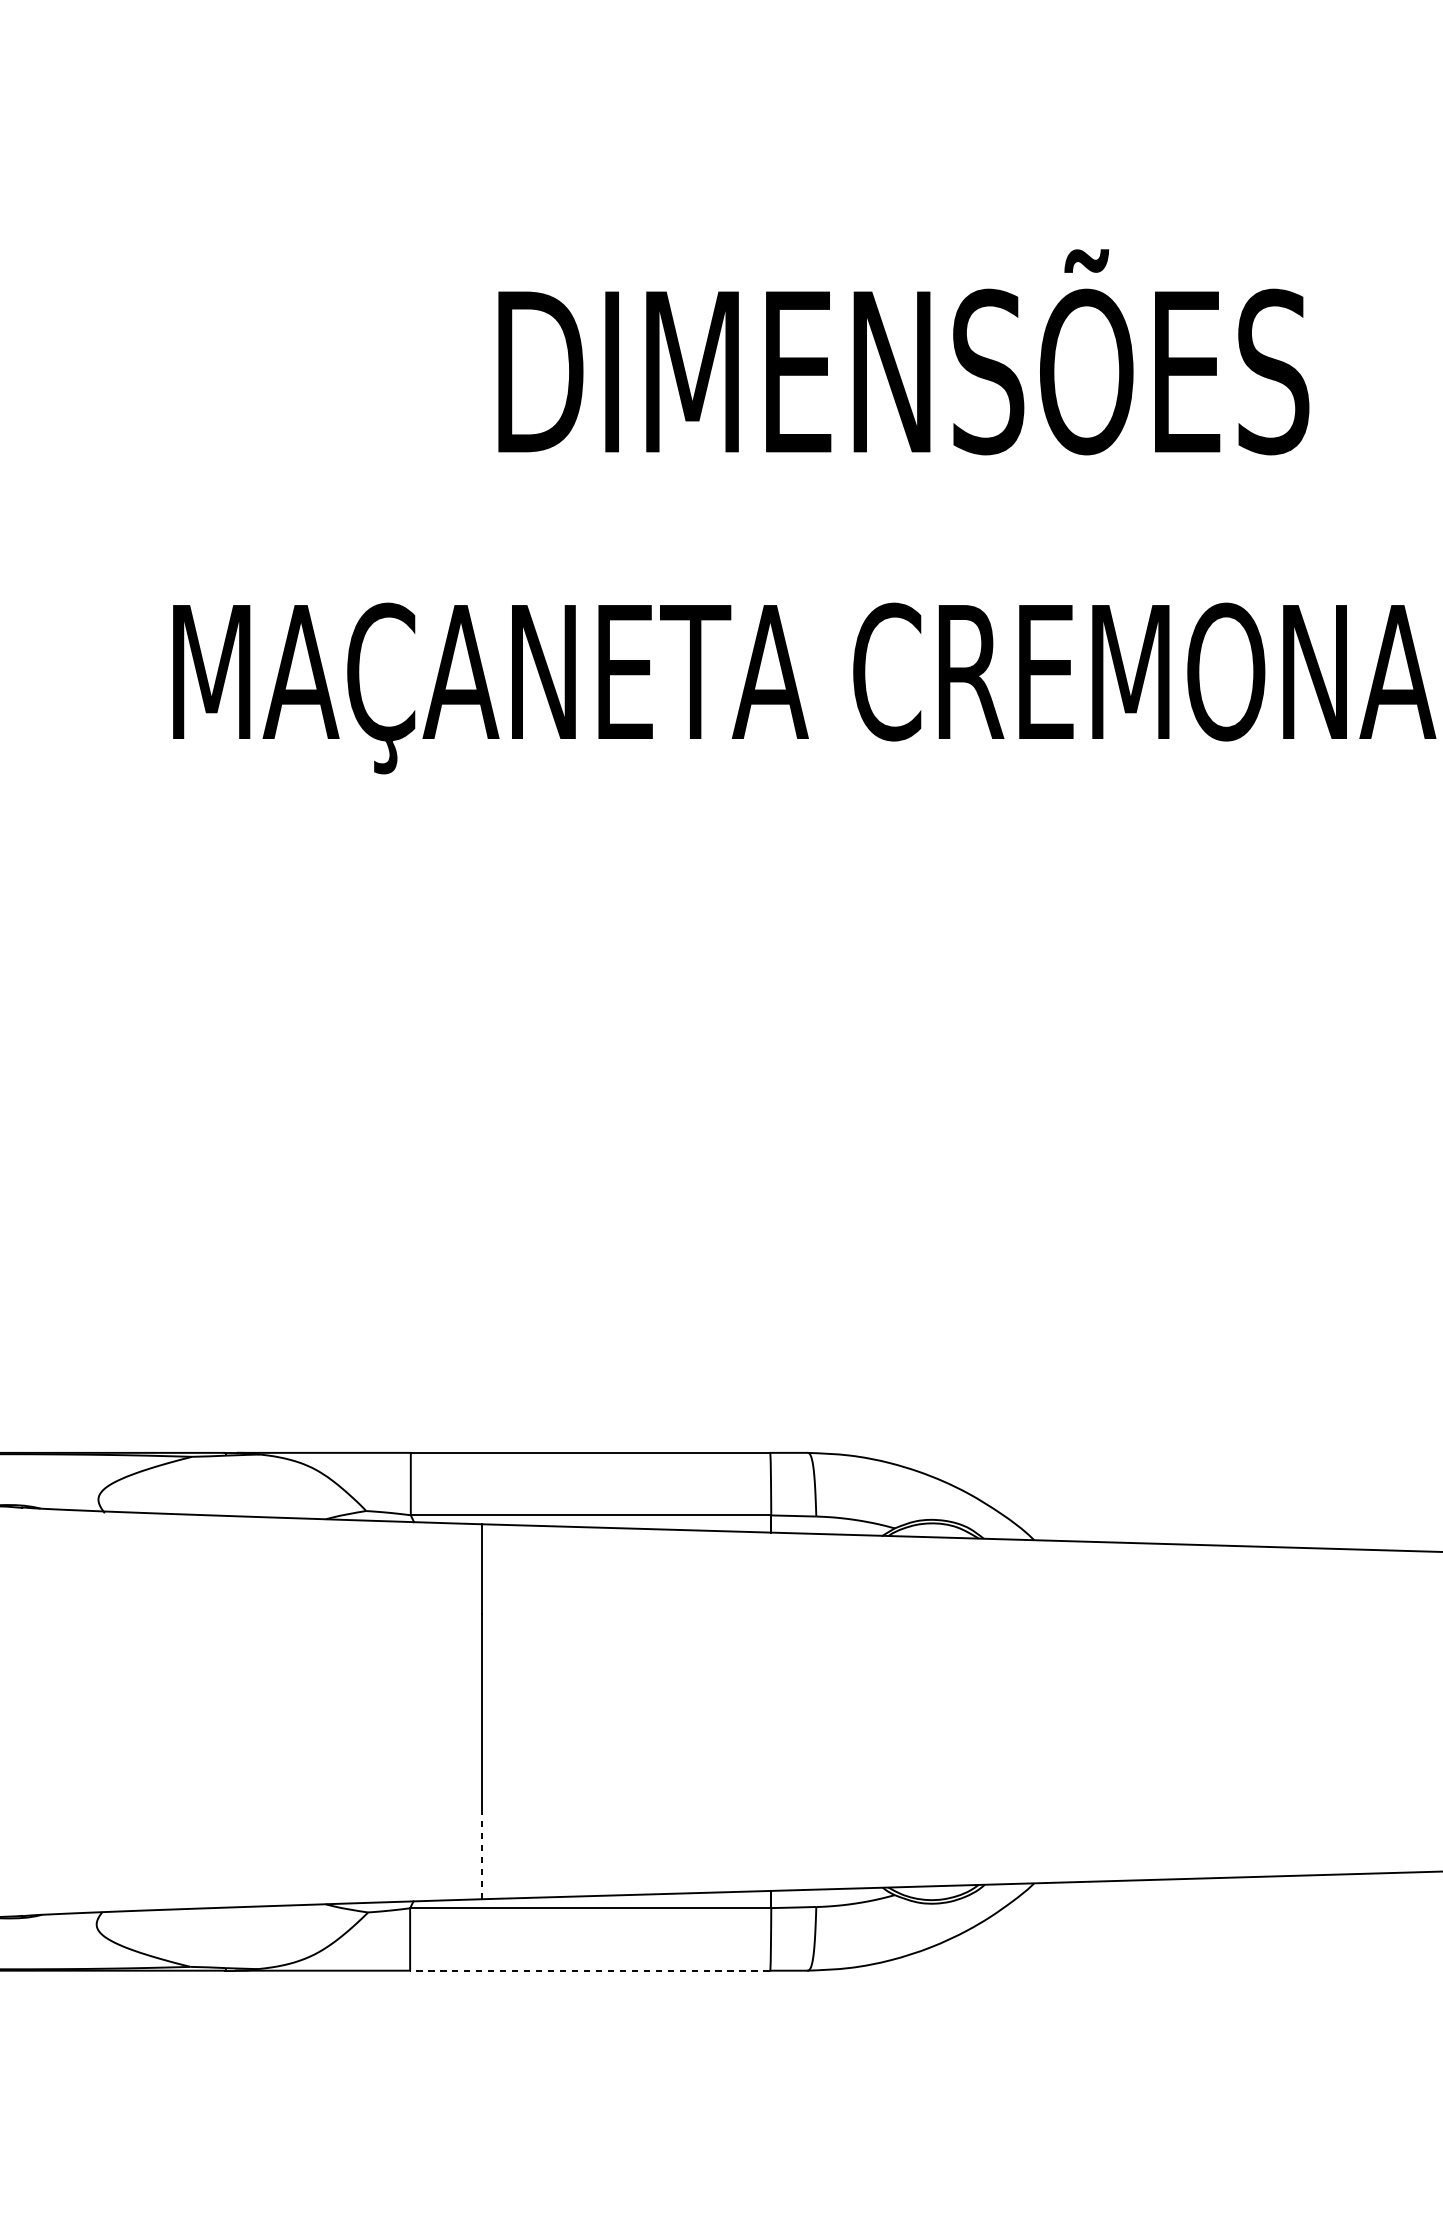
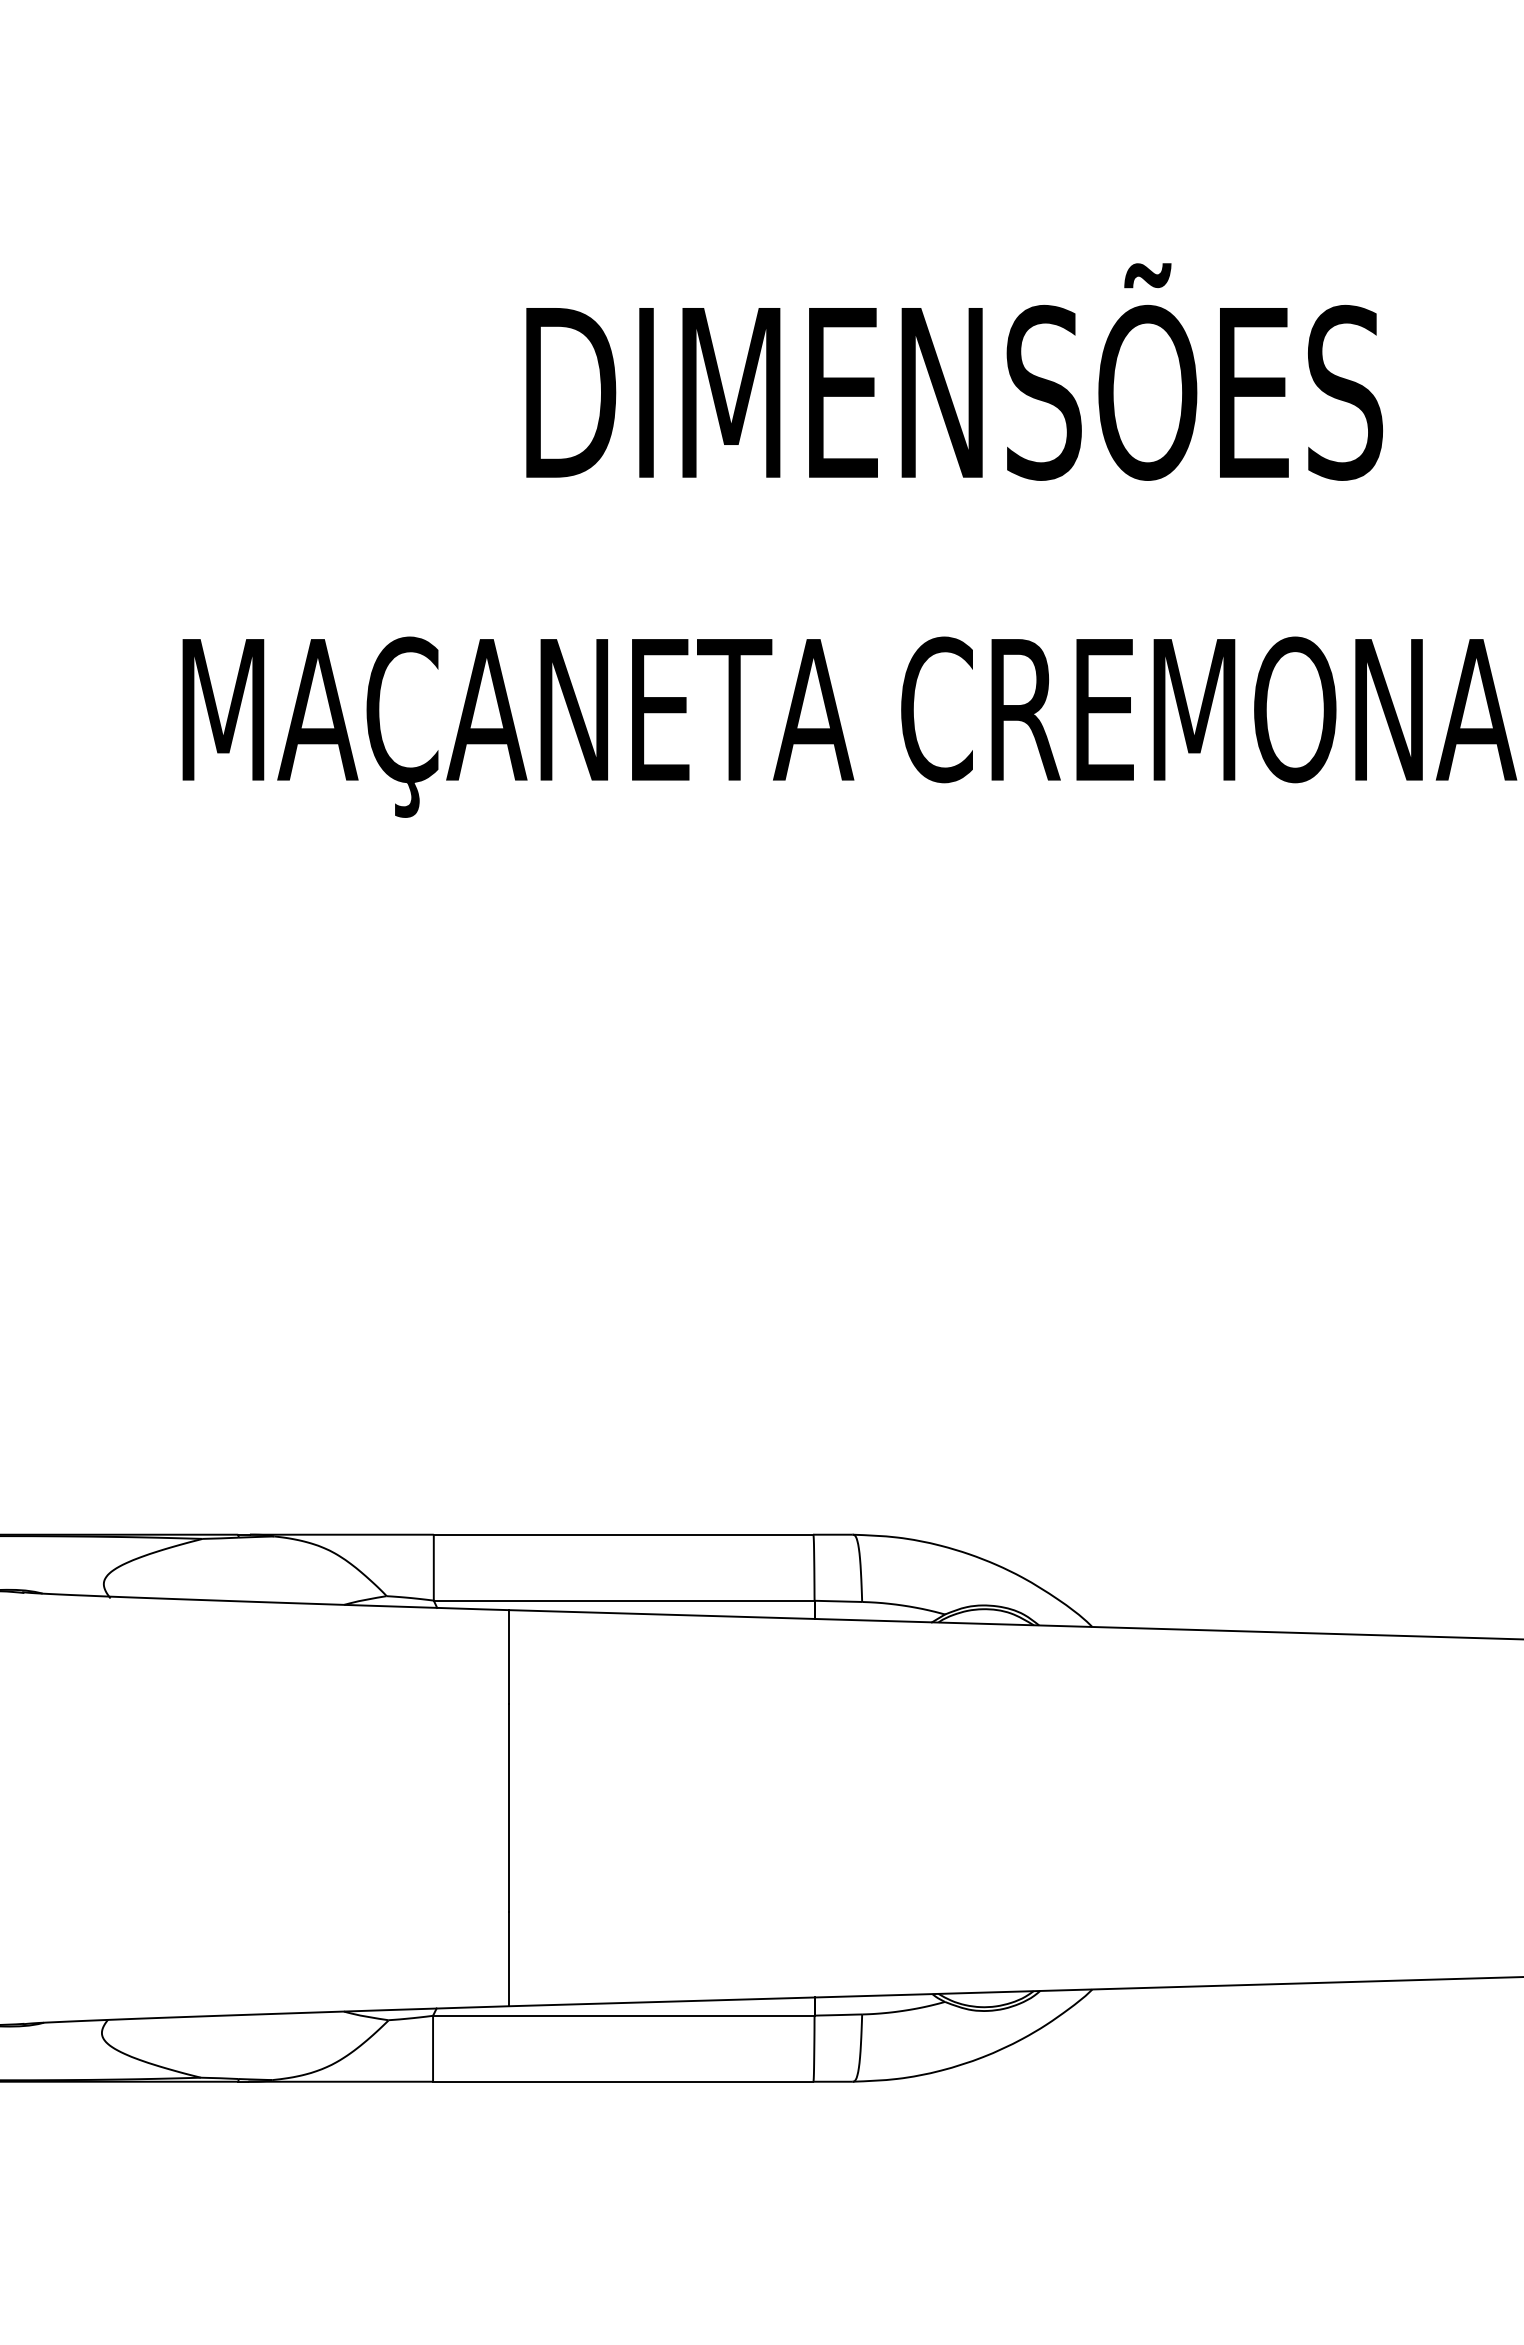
line: (482, 1854) -> (509, 1958), dashed -> solid
line: (589, 1970) -> (622, 2081), dashed -> solid

